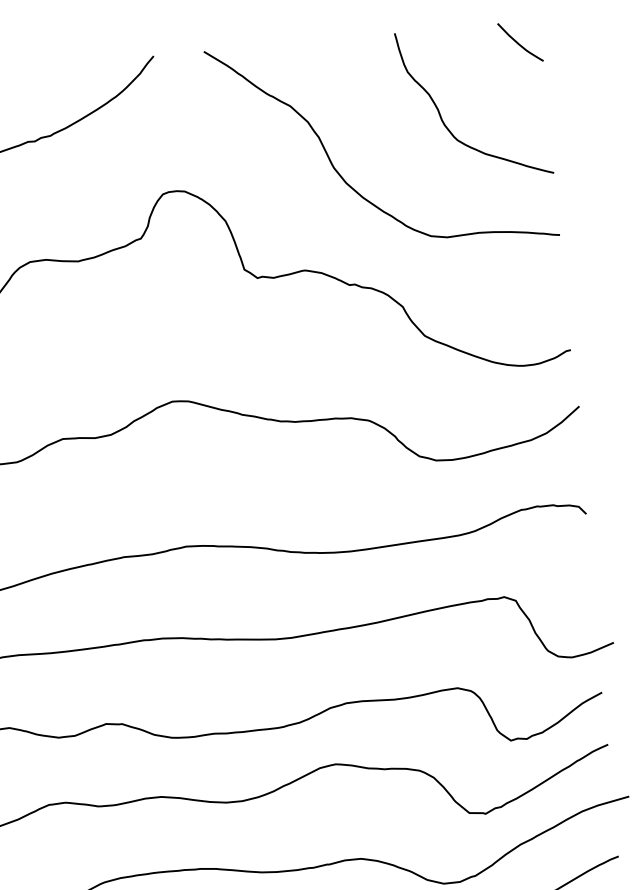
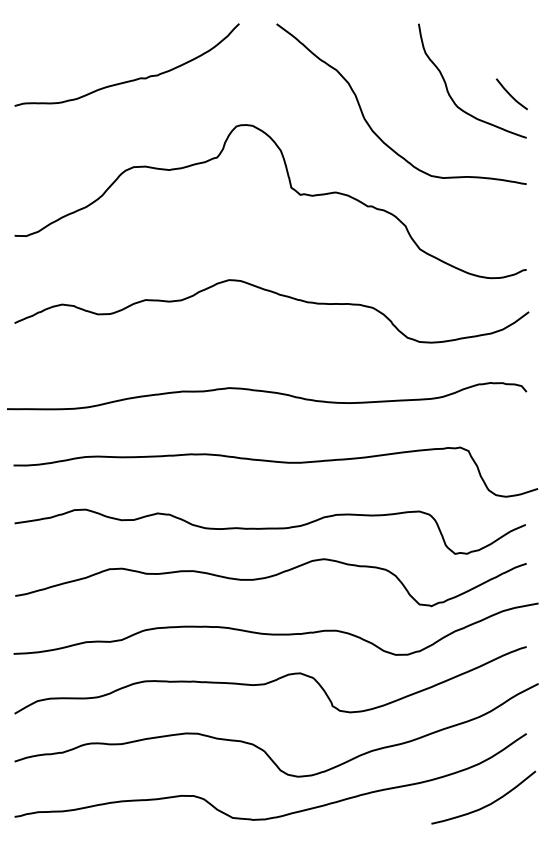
curve: (519, 42) -> (511, 94), moved

